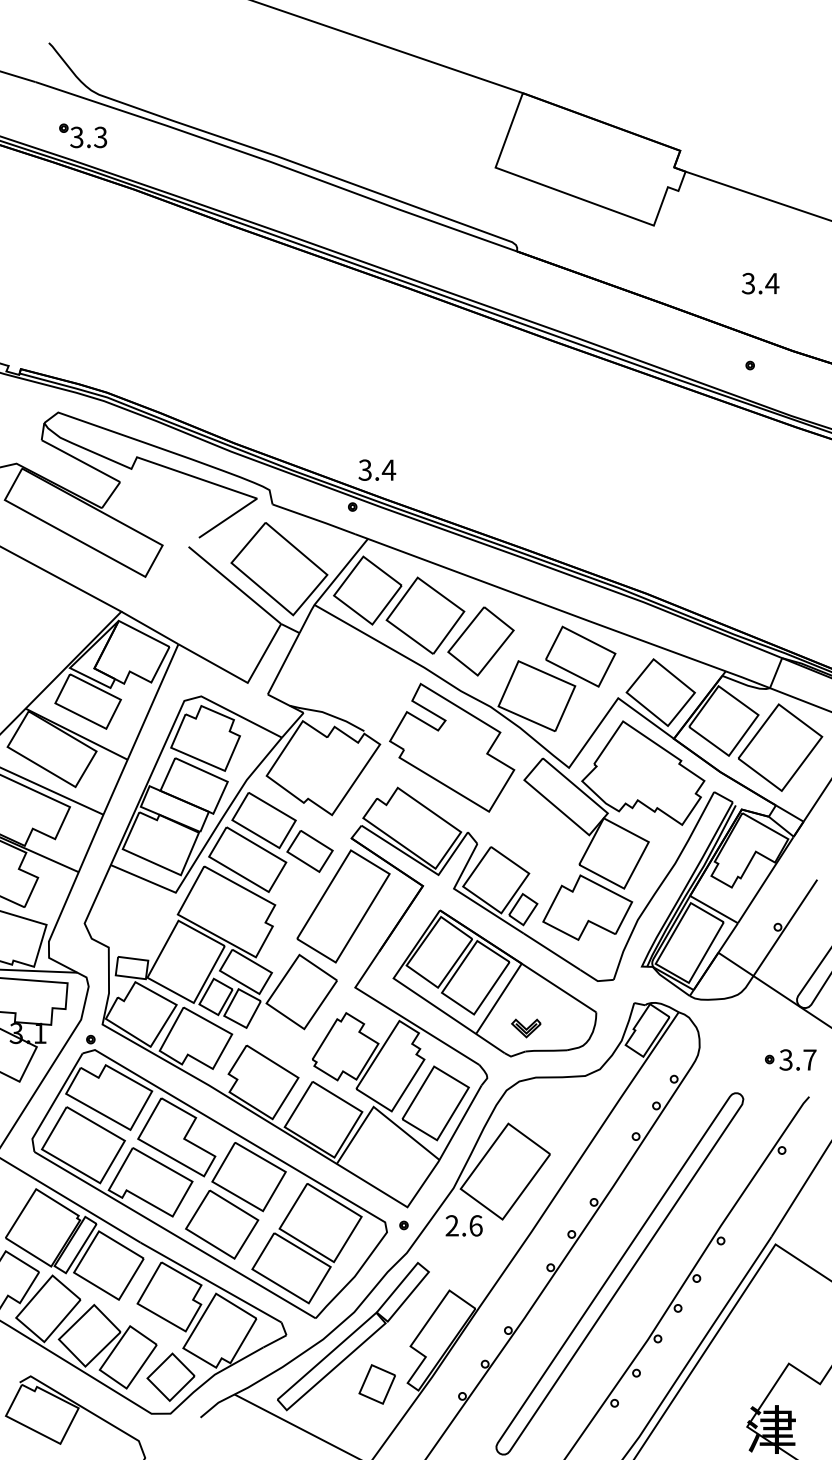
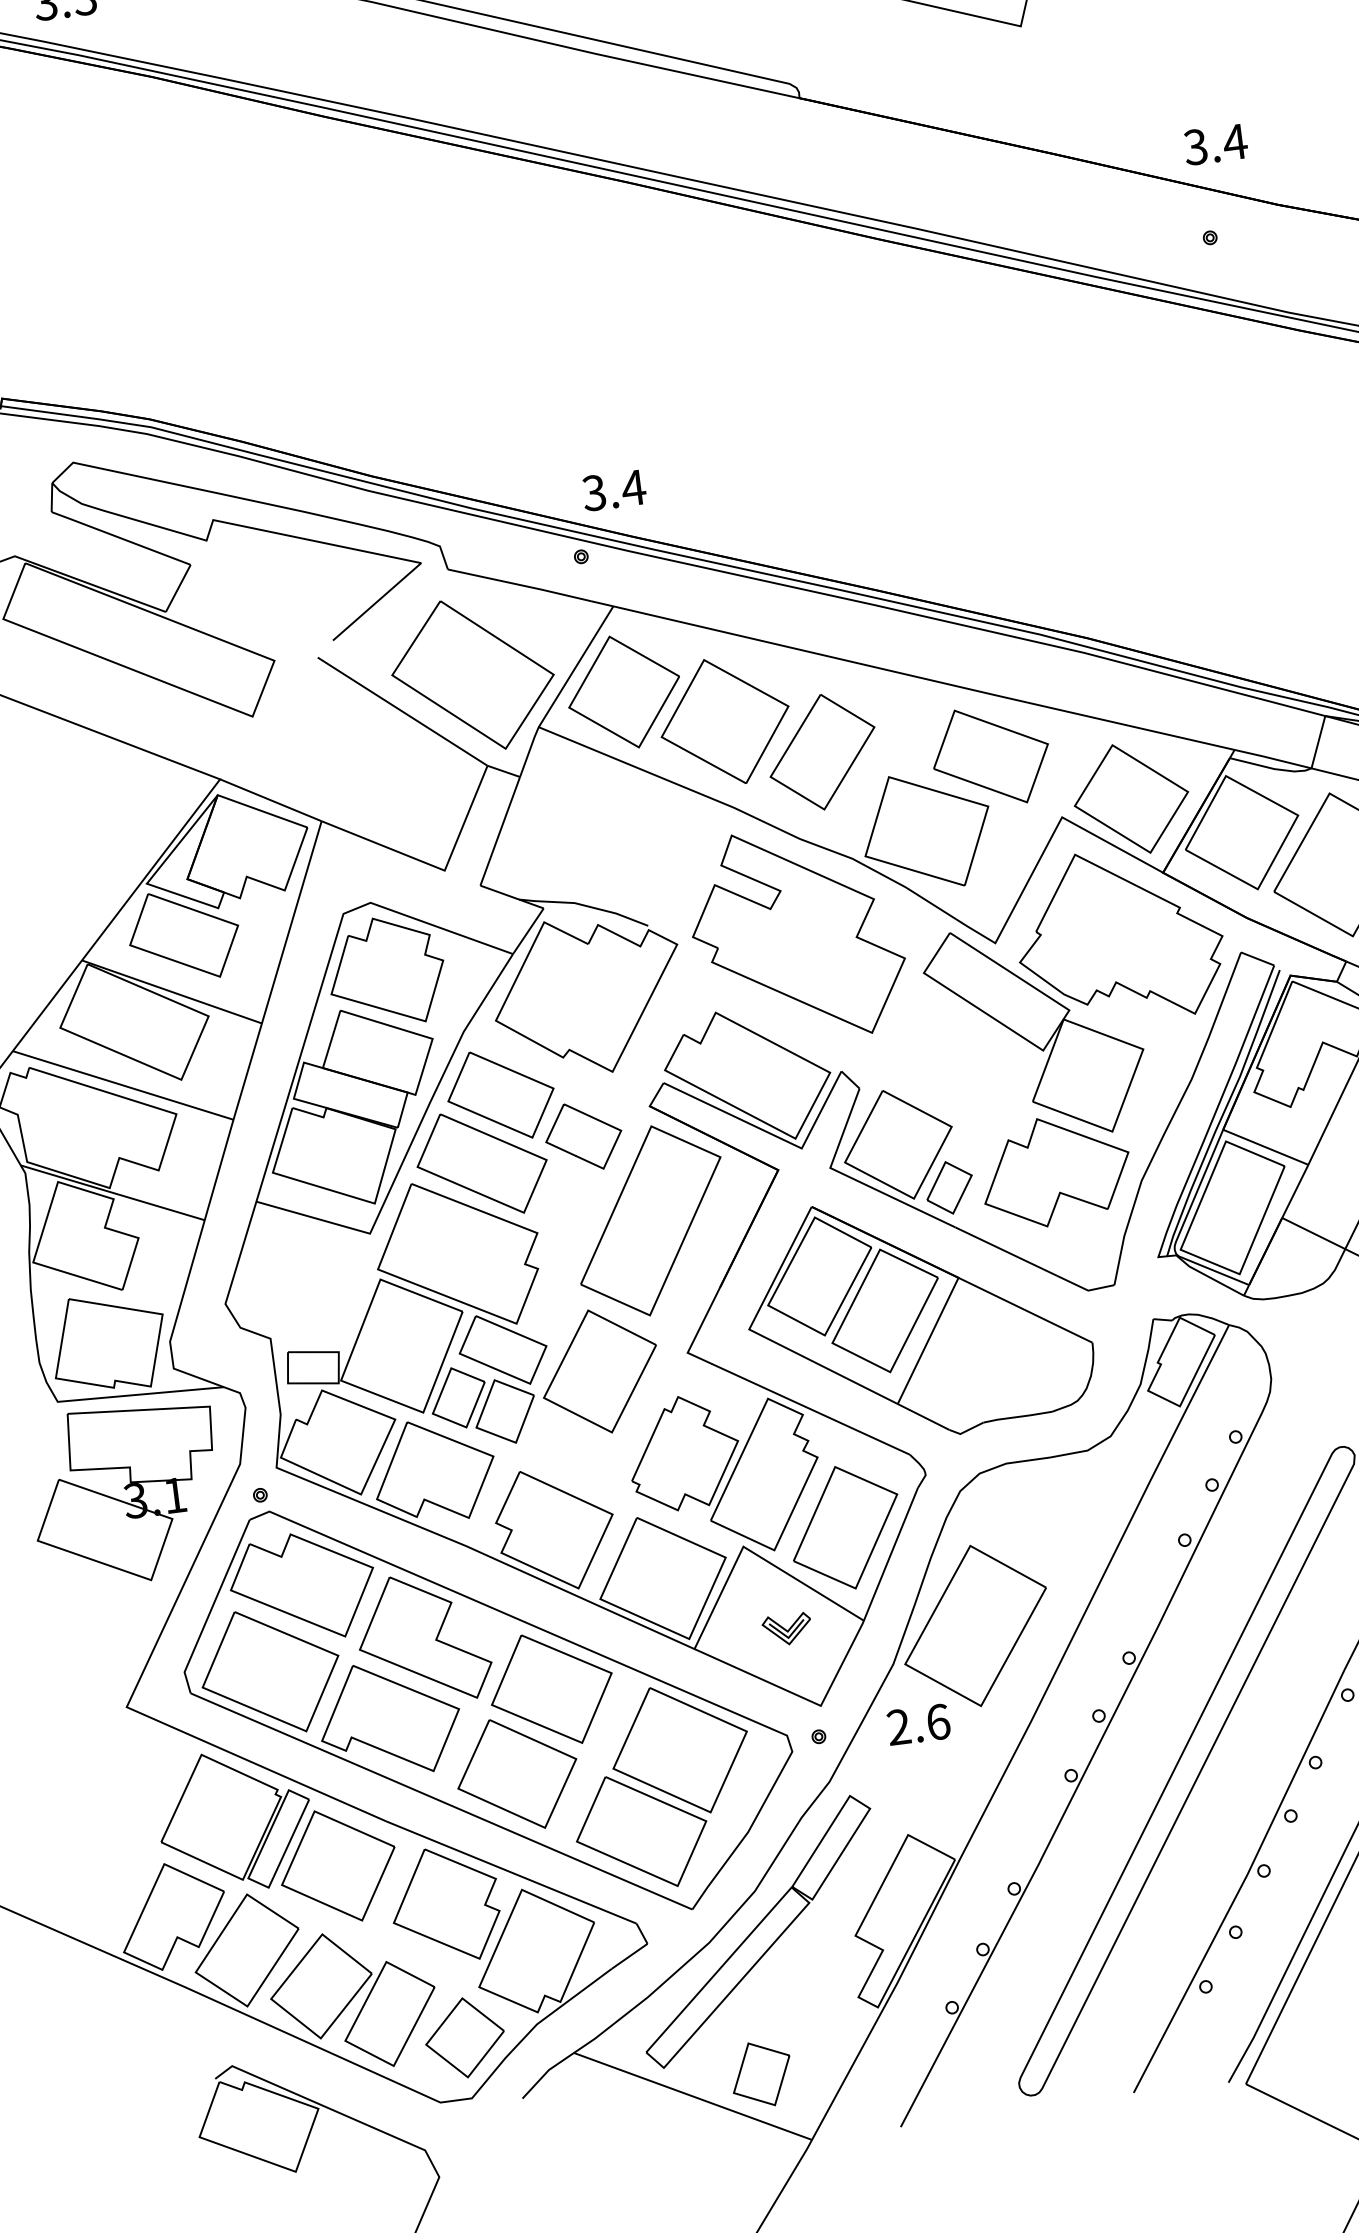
text: (760, 283) -> (1215, 144), moved
part: (526, 1028) -> (787, 1629), moved
part: (376, 1384) -> (760, 2074), moved

